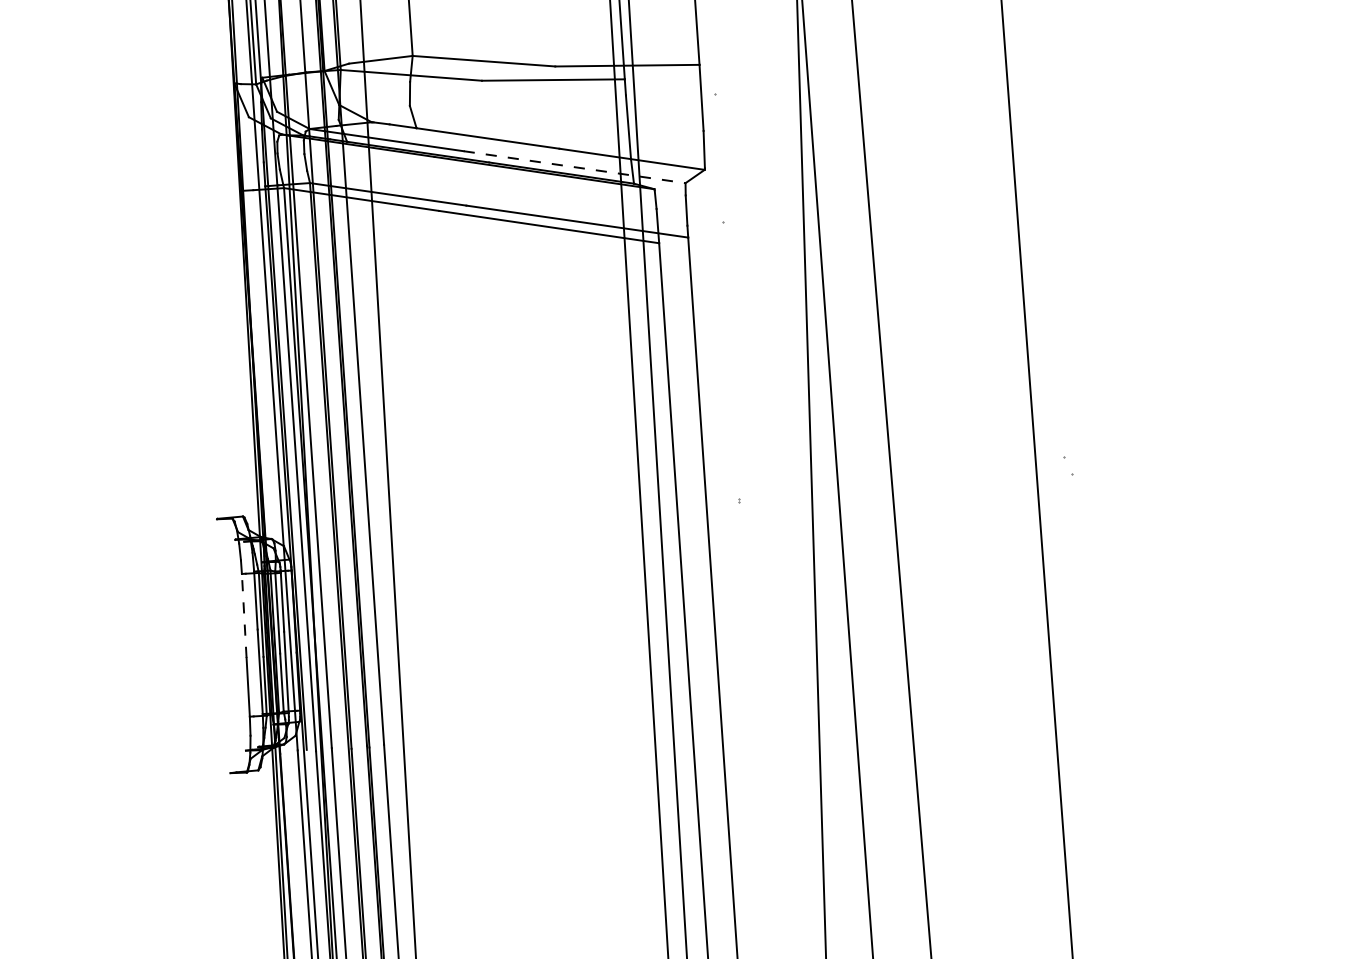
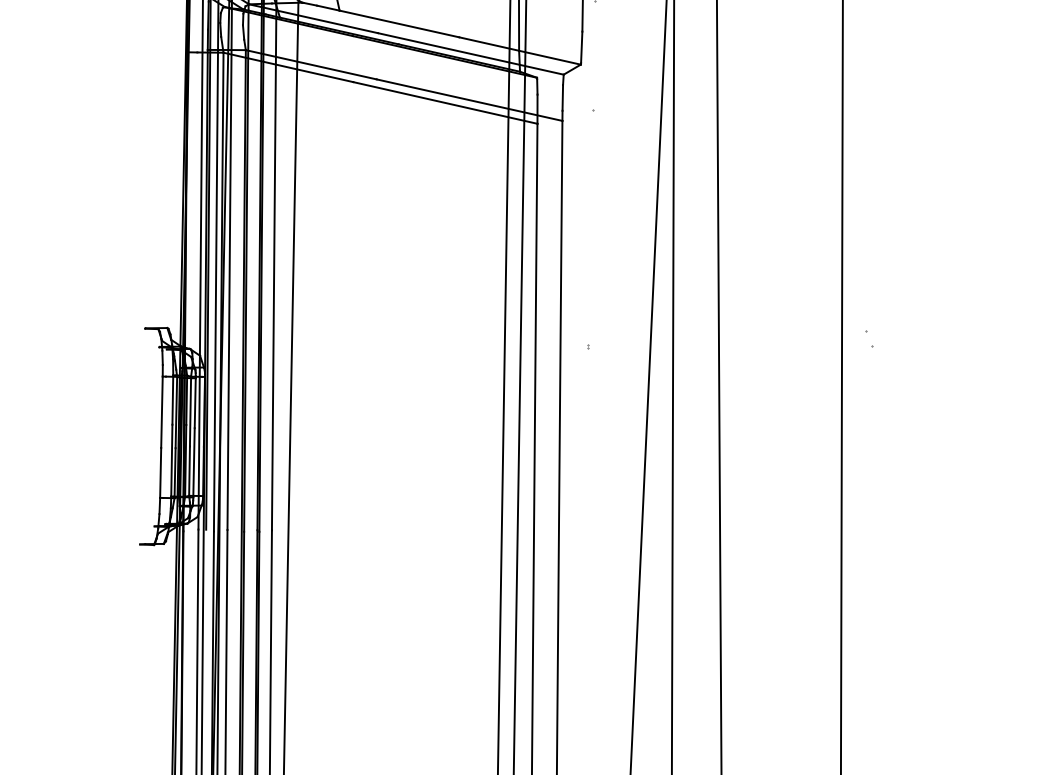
line: (575, 167) -> (471, 54), dashed -> solid
line: (244, 615) -> (162, 411), dashed -> solid

